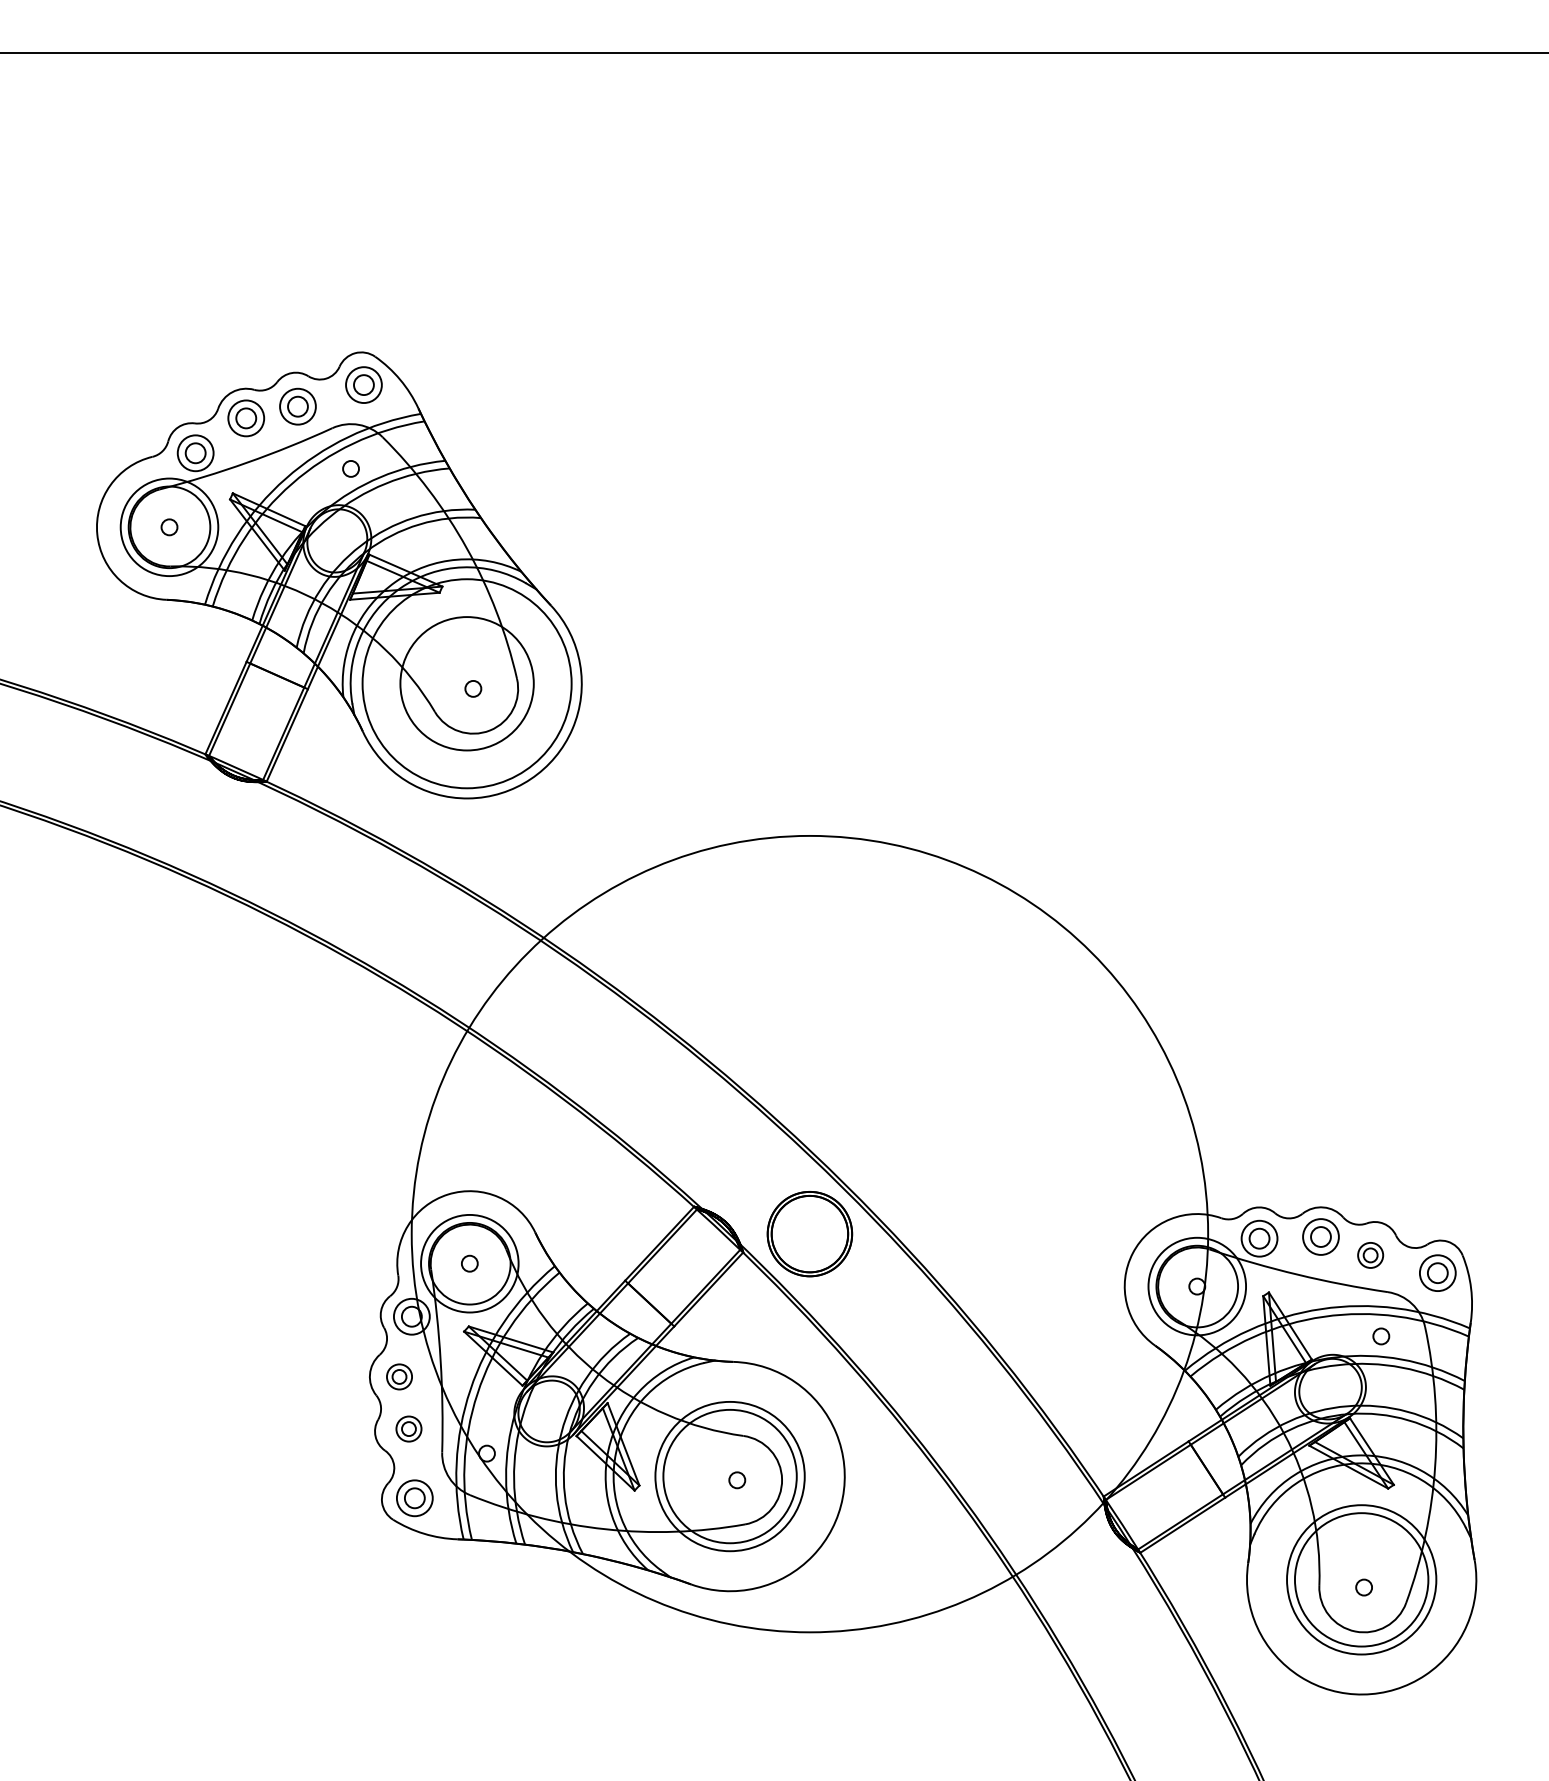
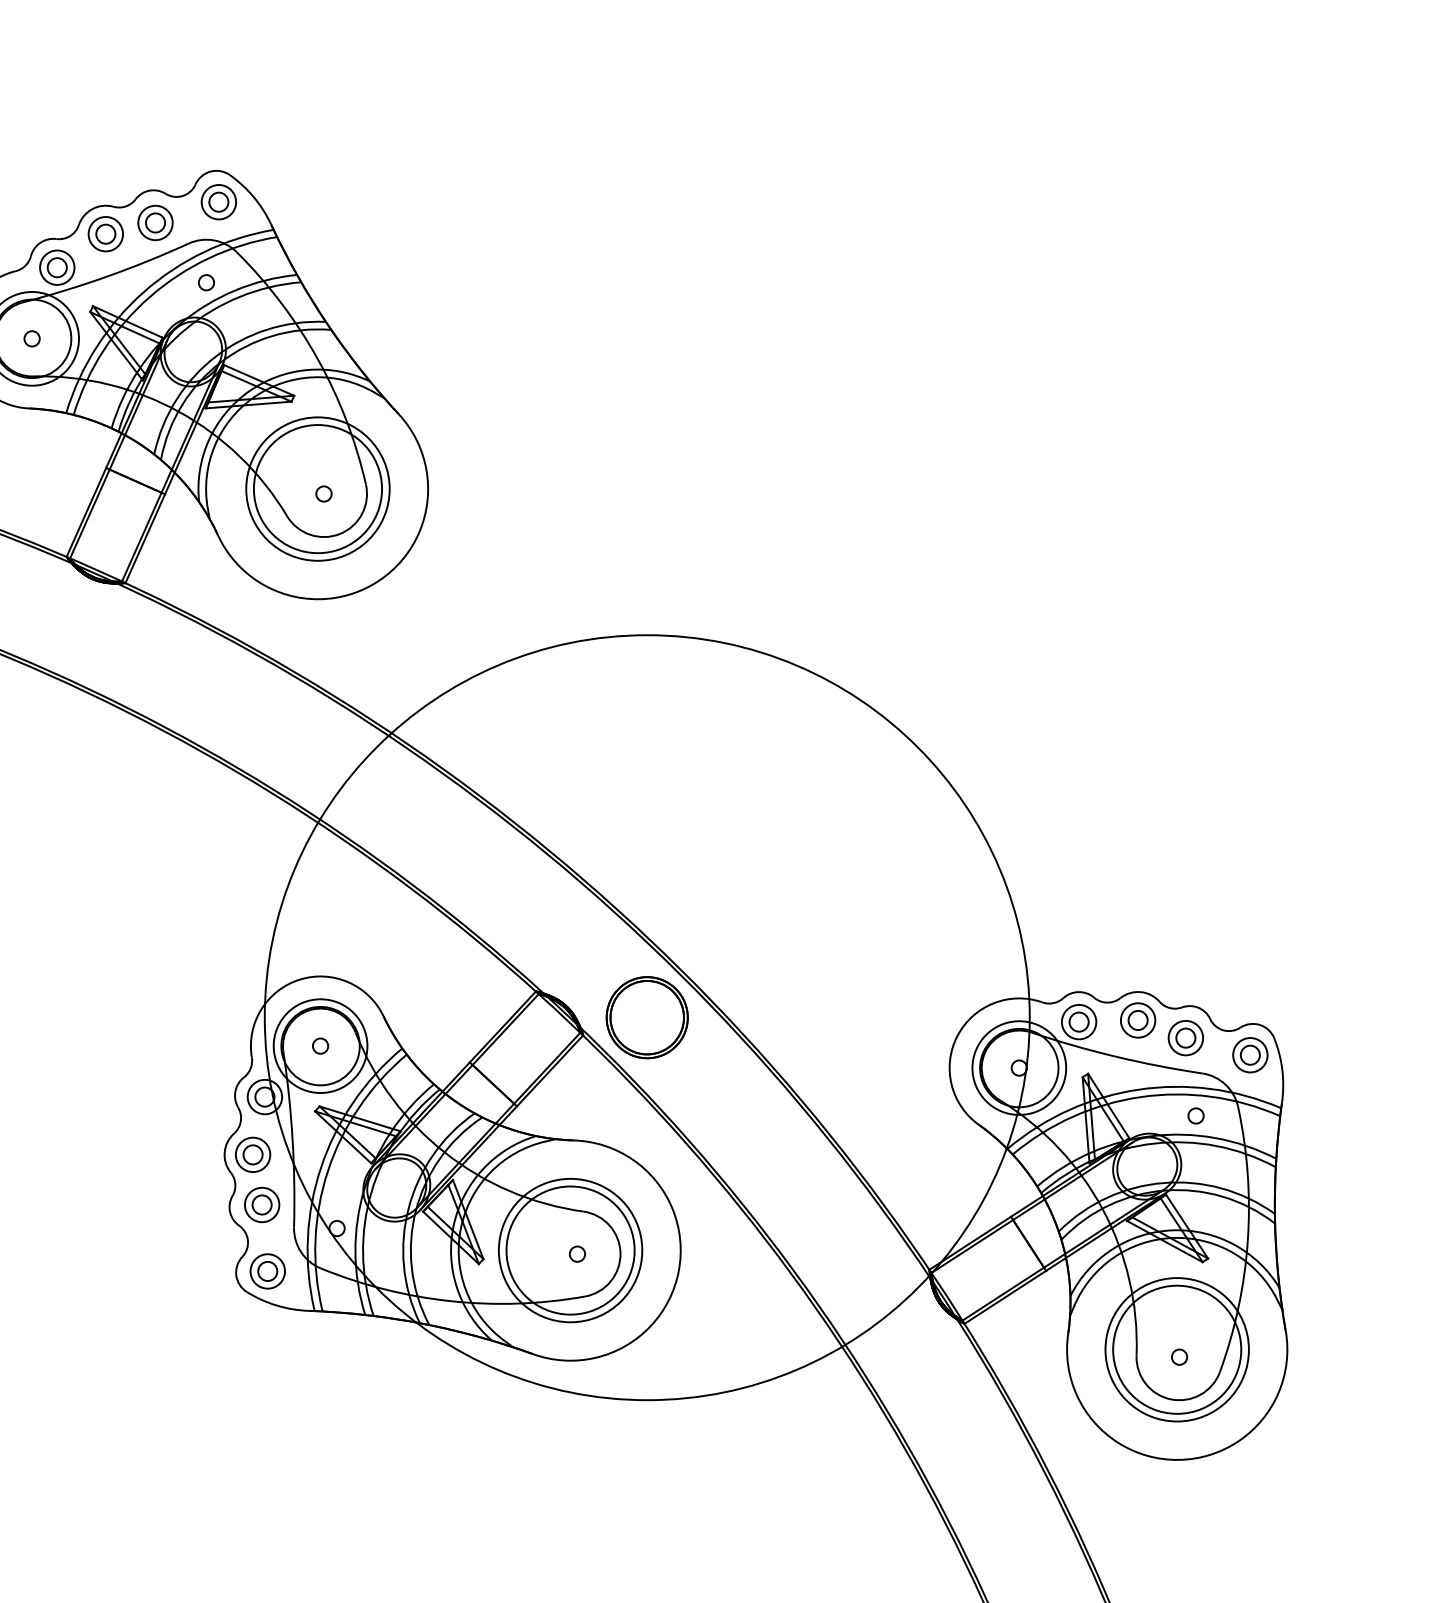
circle: (466, 683) -> (317, 488), size x0.71
part: (1370, 1255) -> (1185, 1038), size x1.43
part: (399, 1376) -> (253, 1154), size x1.43
part: (408, 1428) -> (261, 1204), size x1.43

